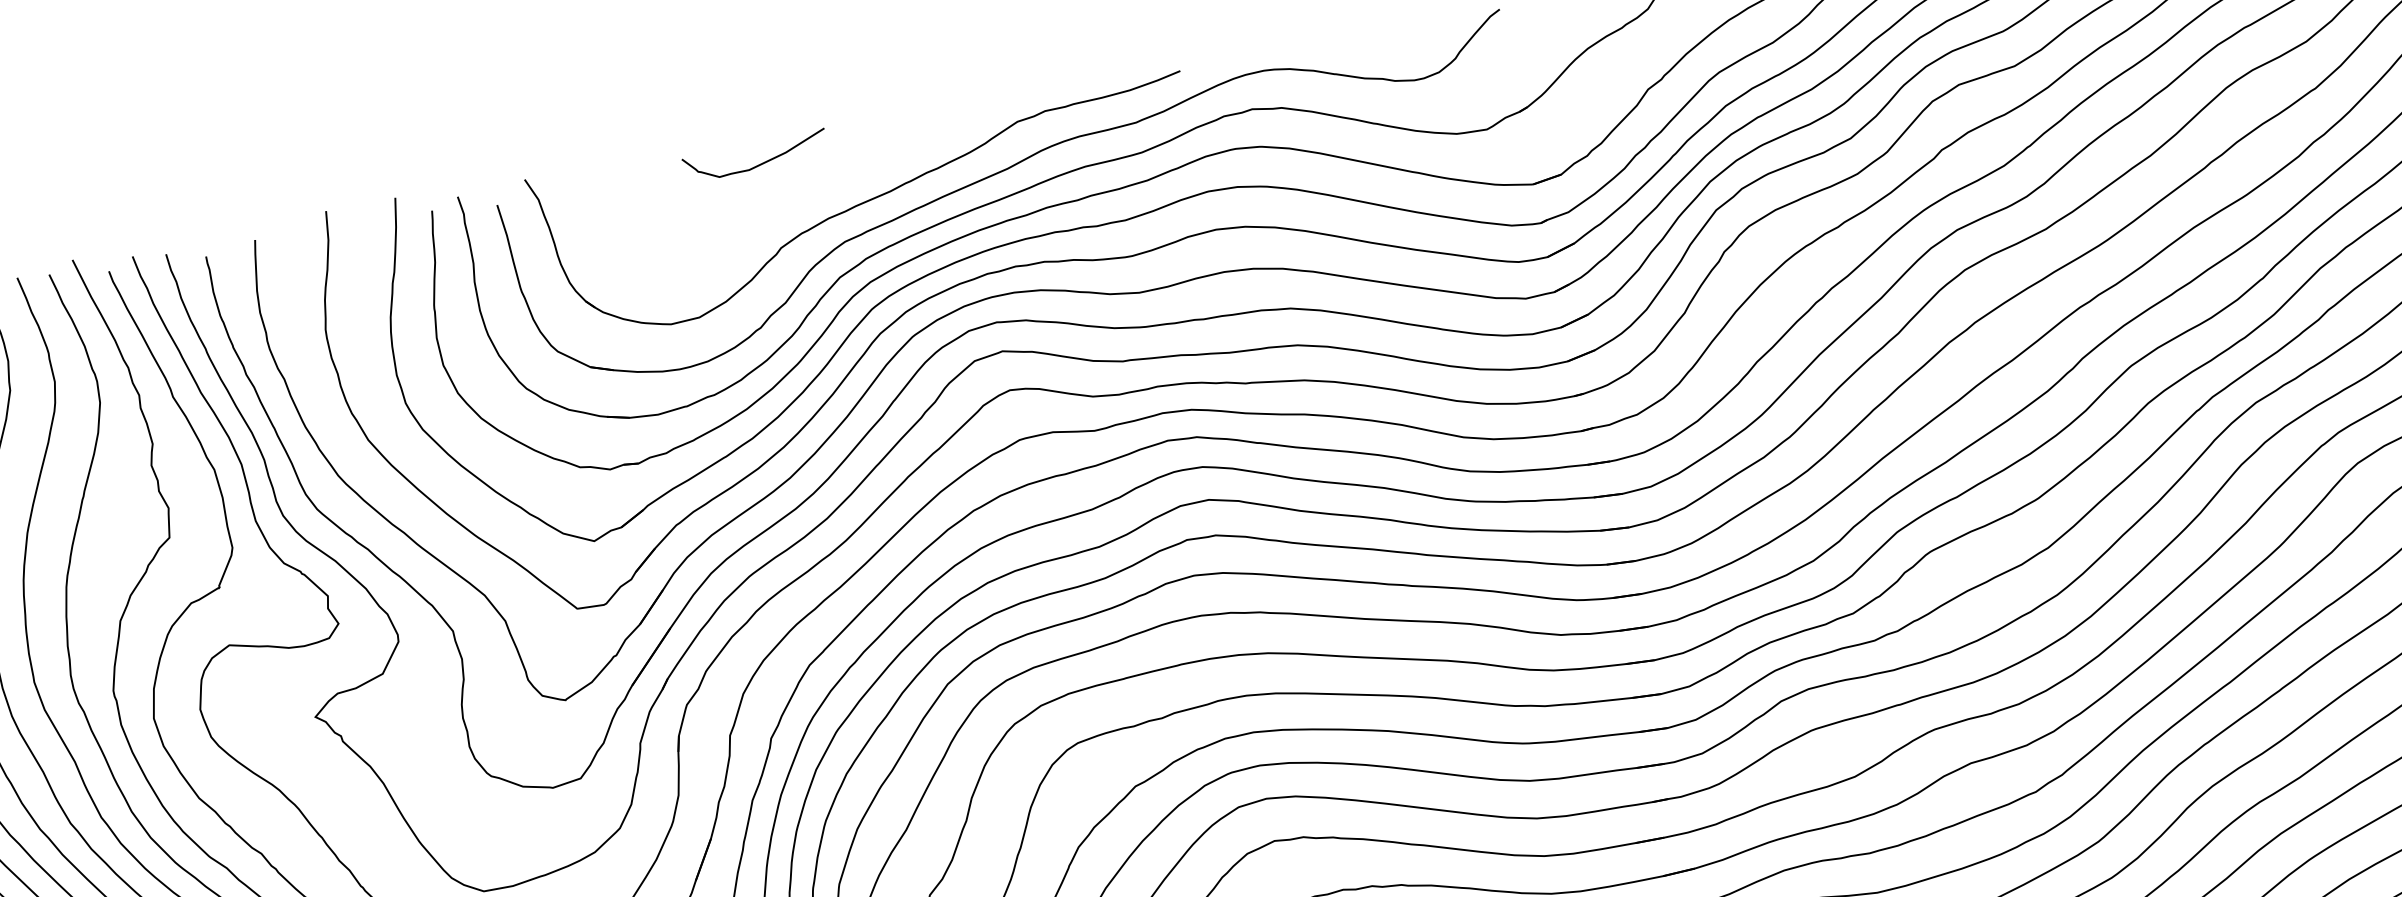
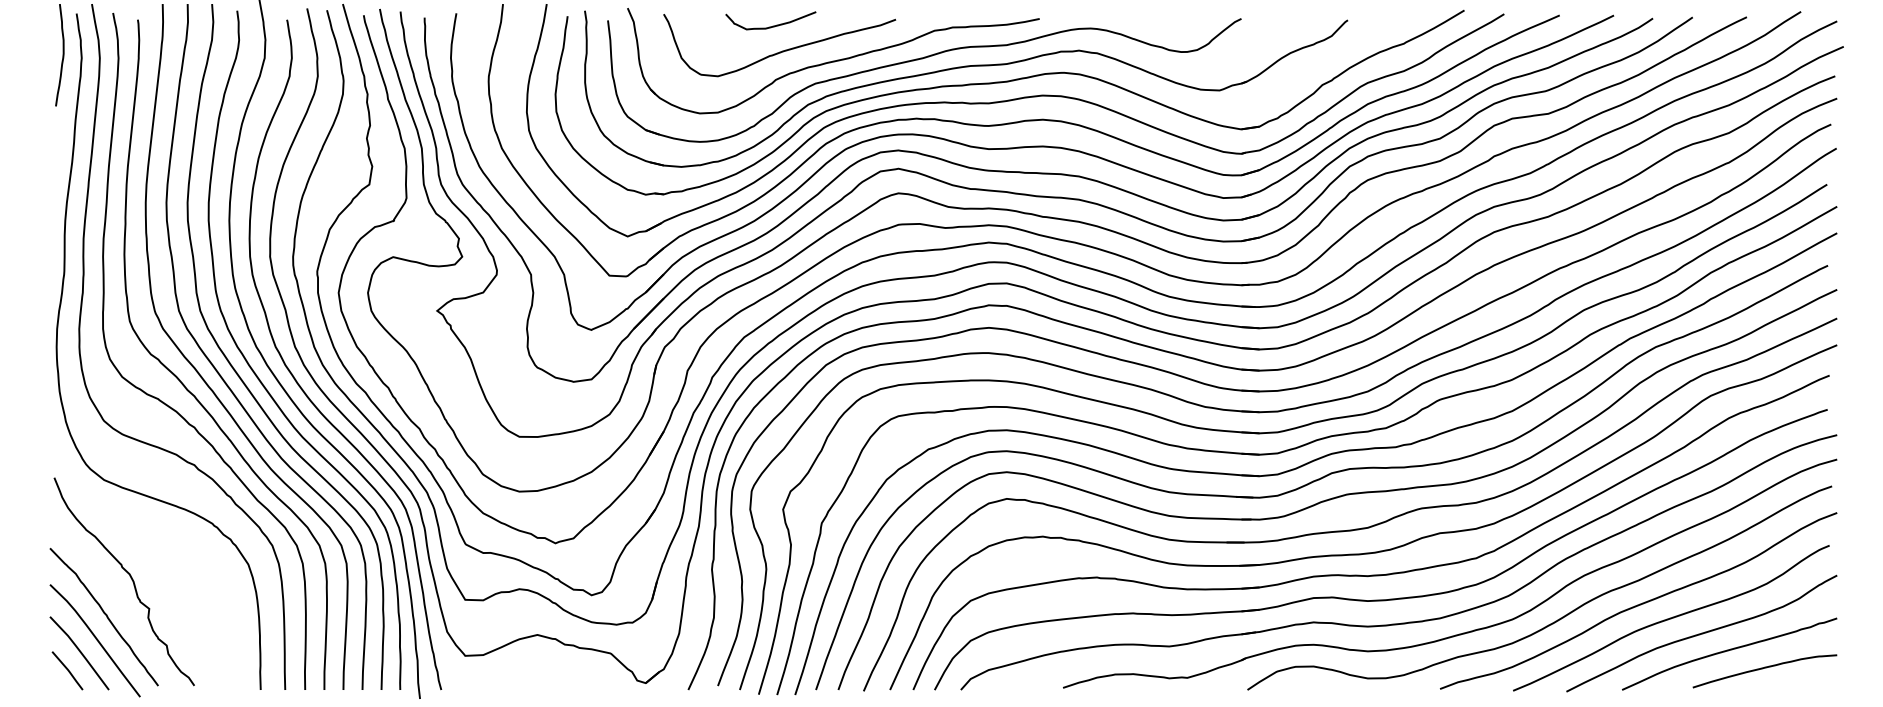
curve: (782, 199) -> (782, 50), added

